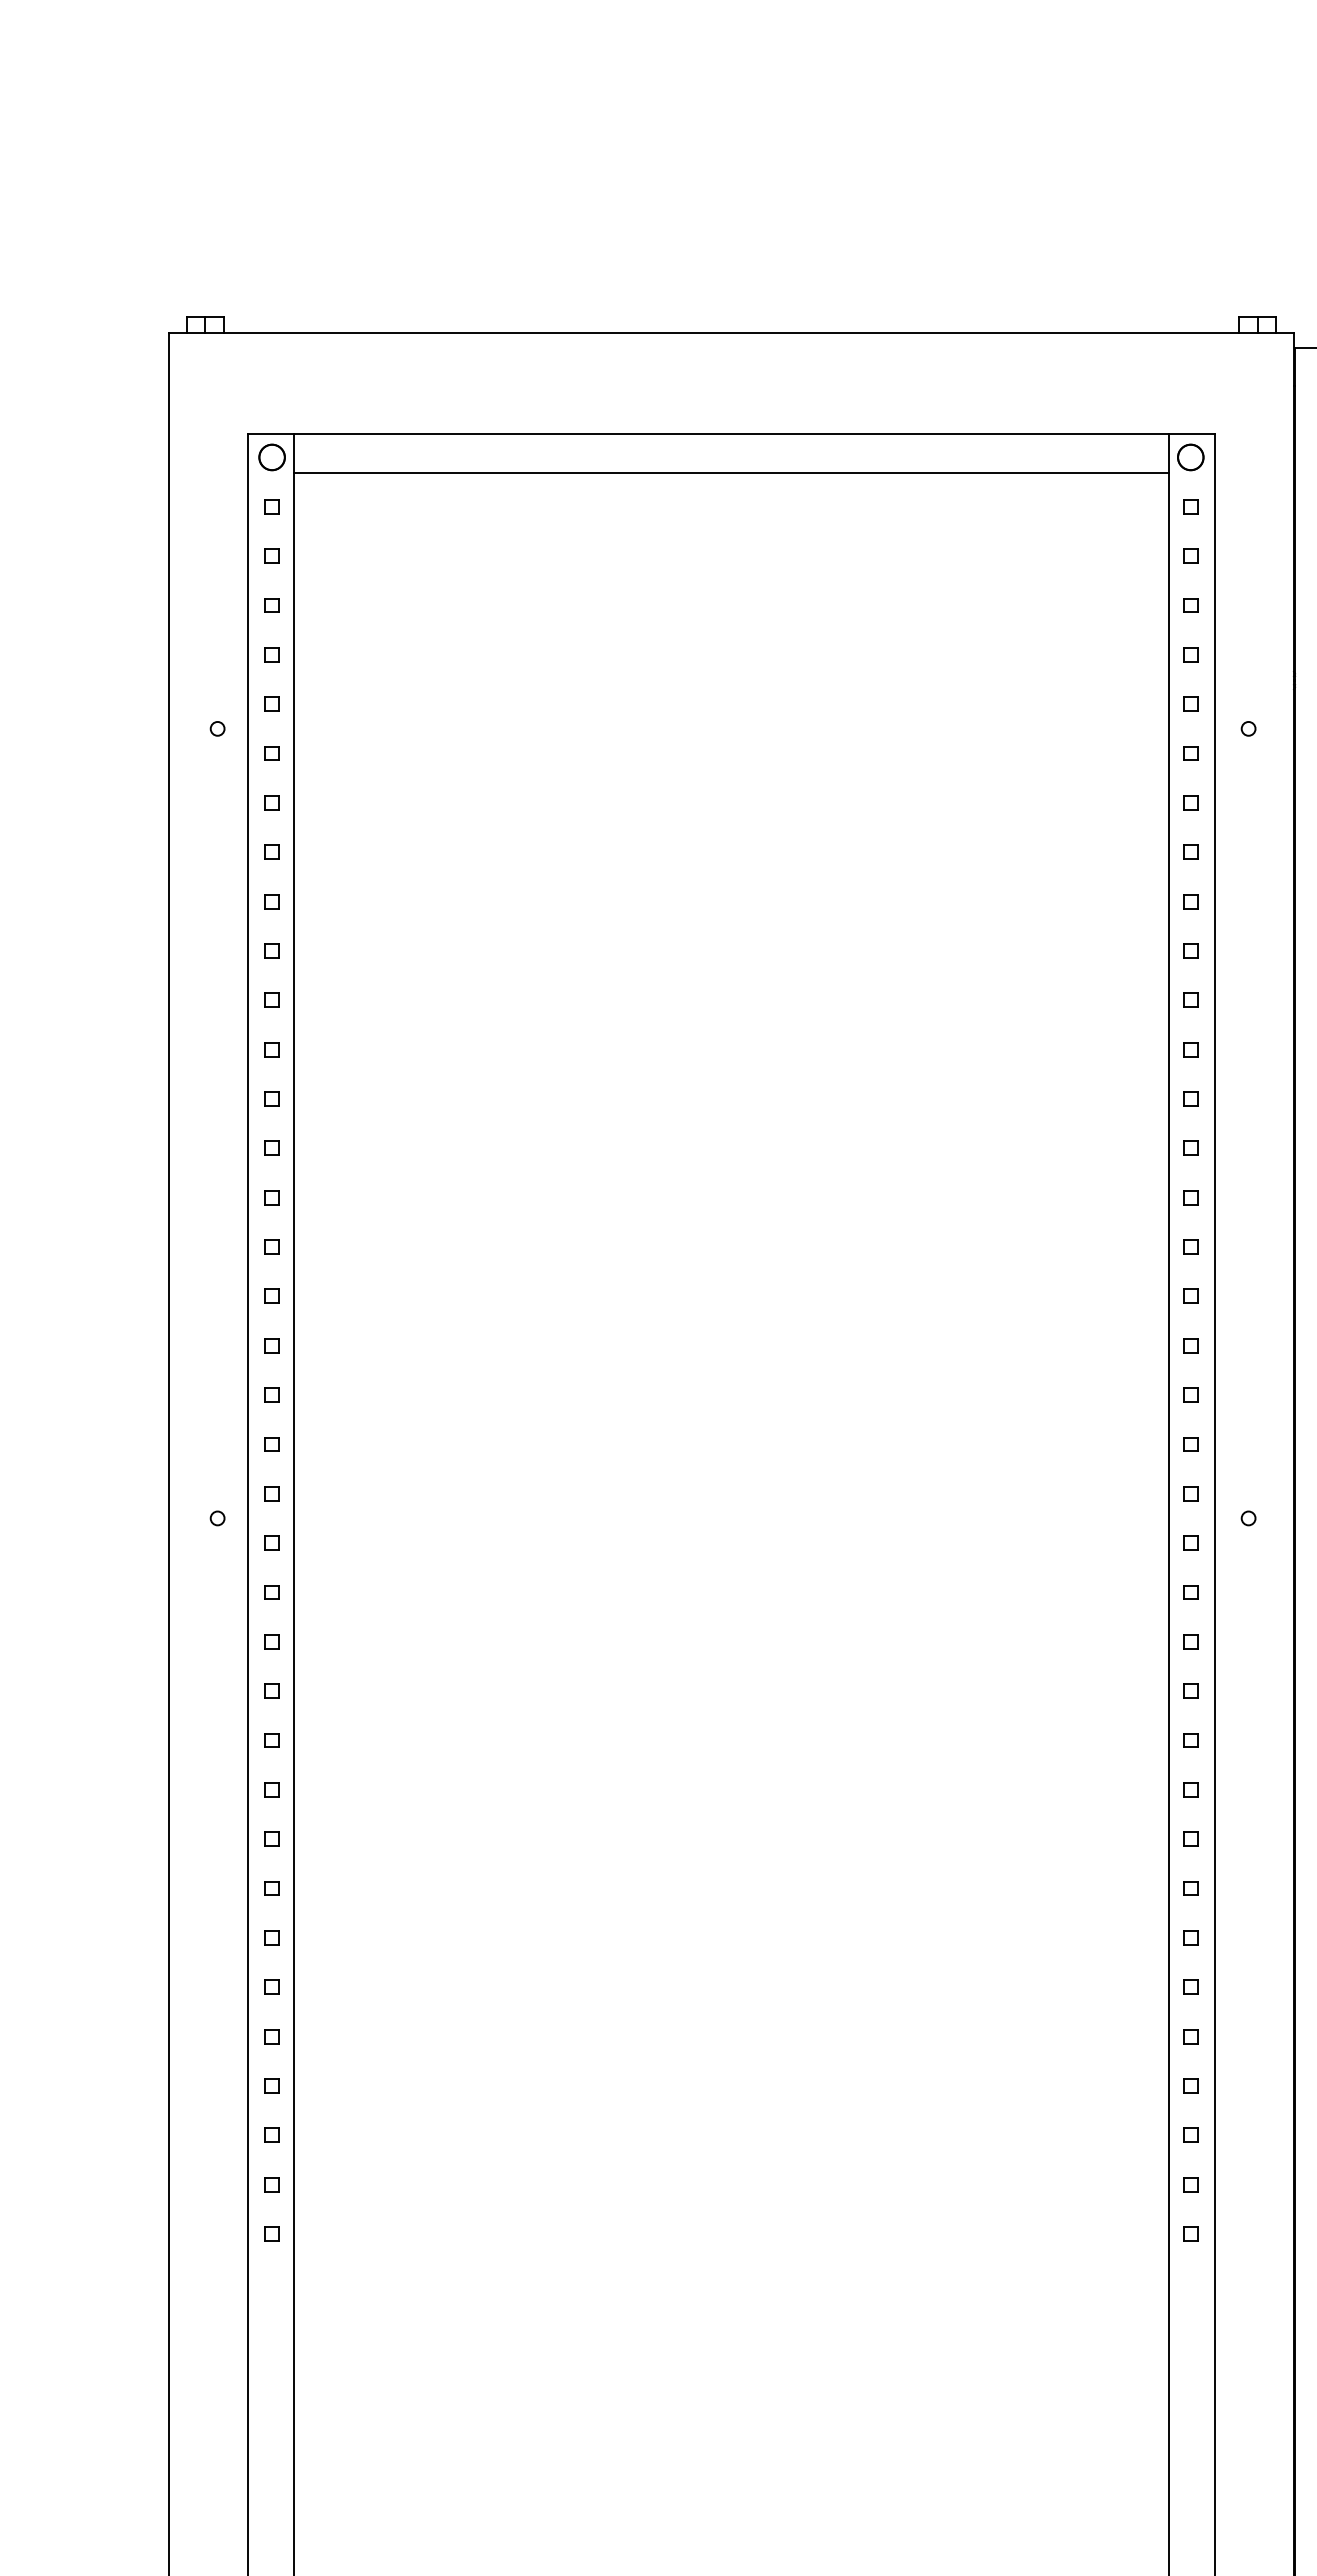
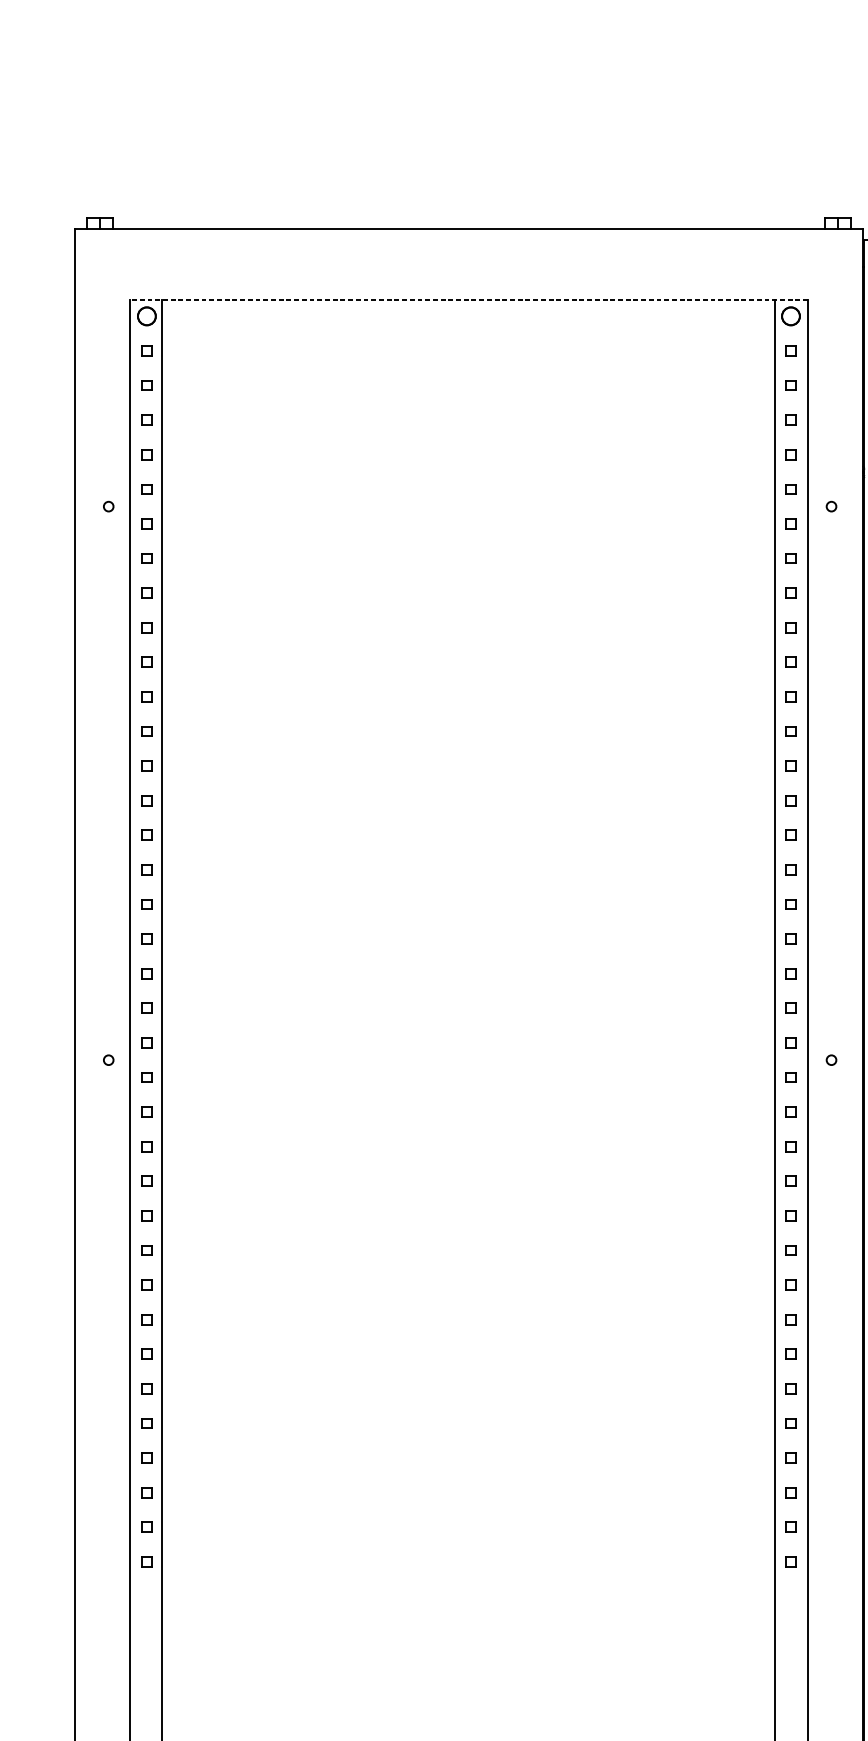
line: (731, 433) -> (468, 299), solid -> dashed
line: (731, 473) -> (468, 327), removed

